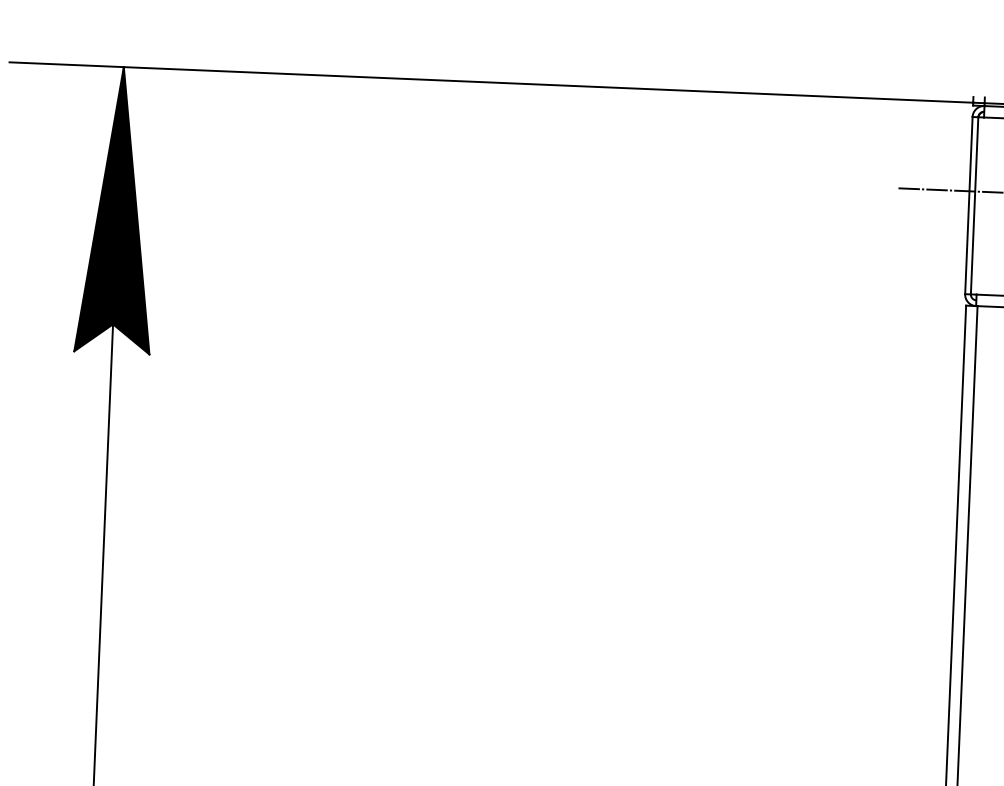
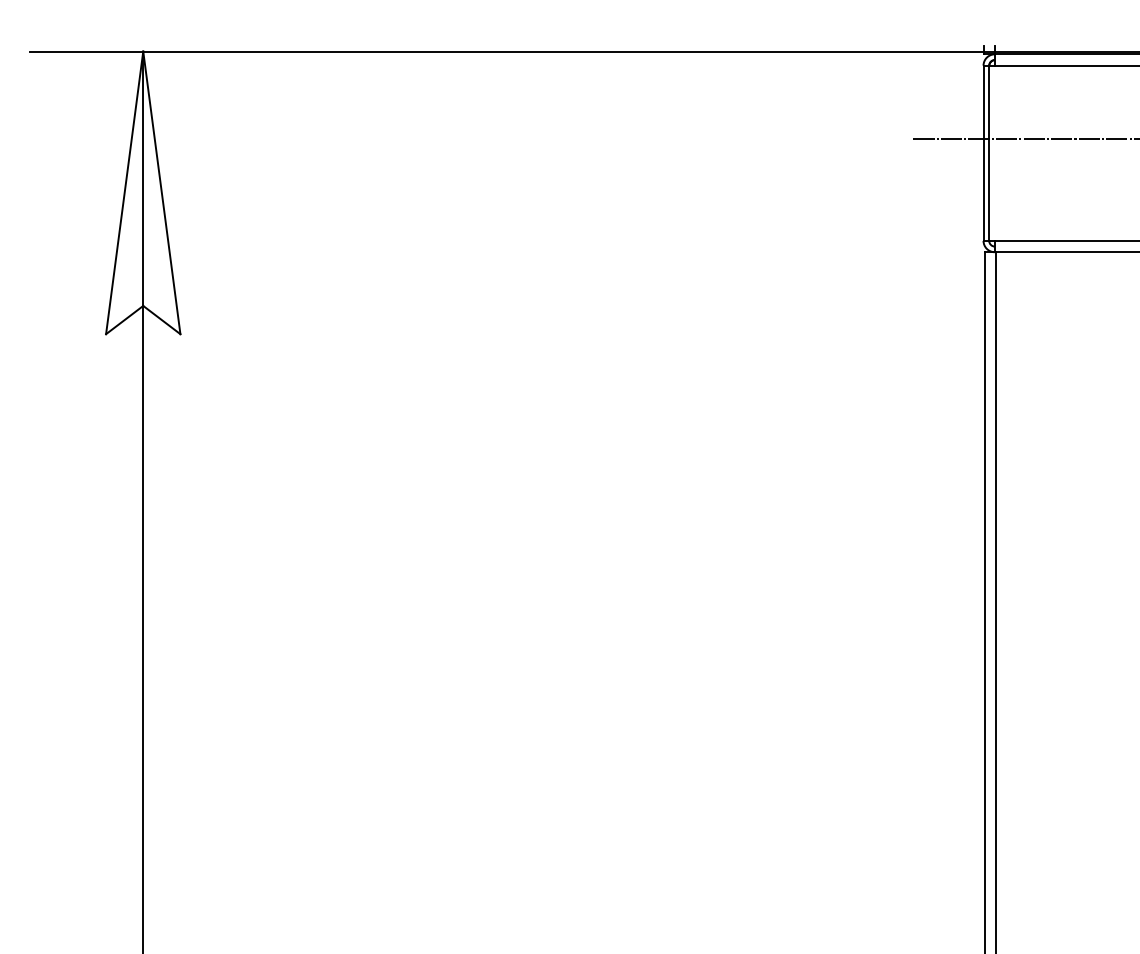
fill: (118, 209) -> (143, 192), removed

